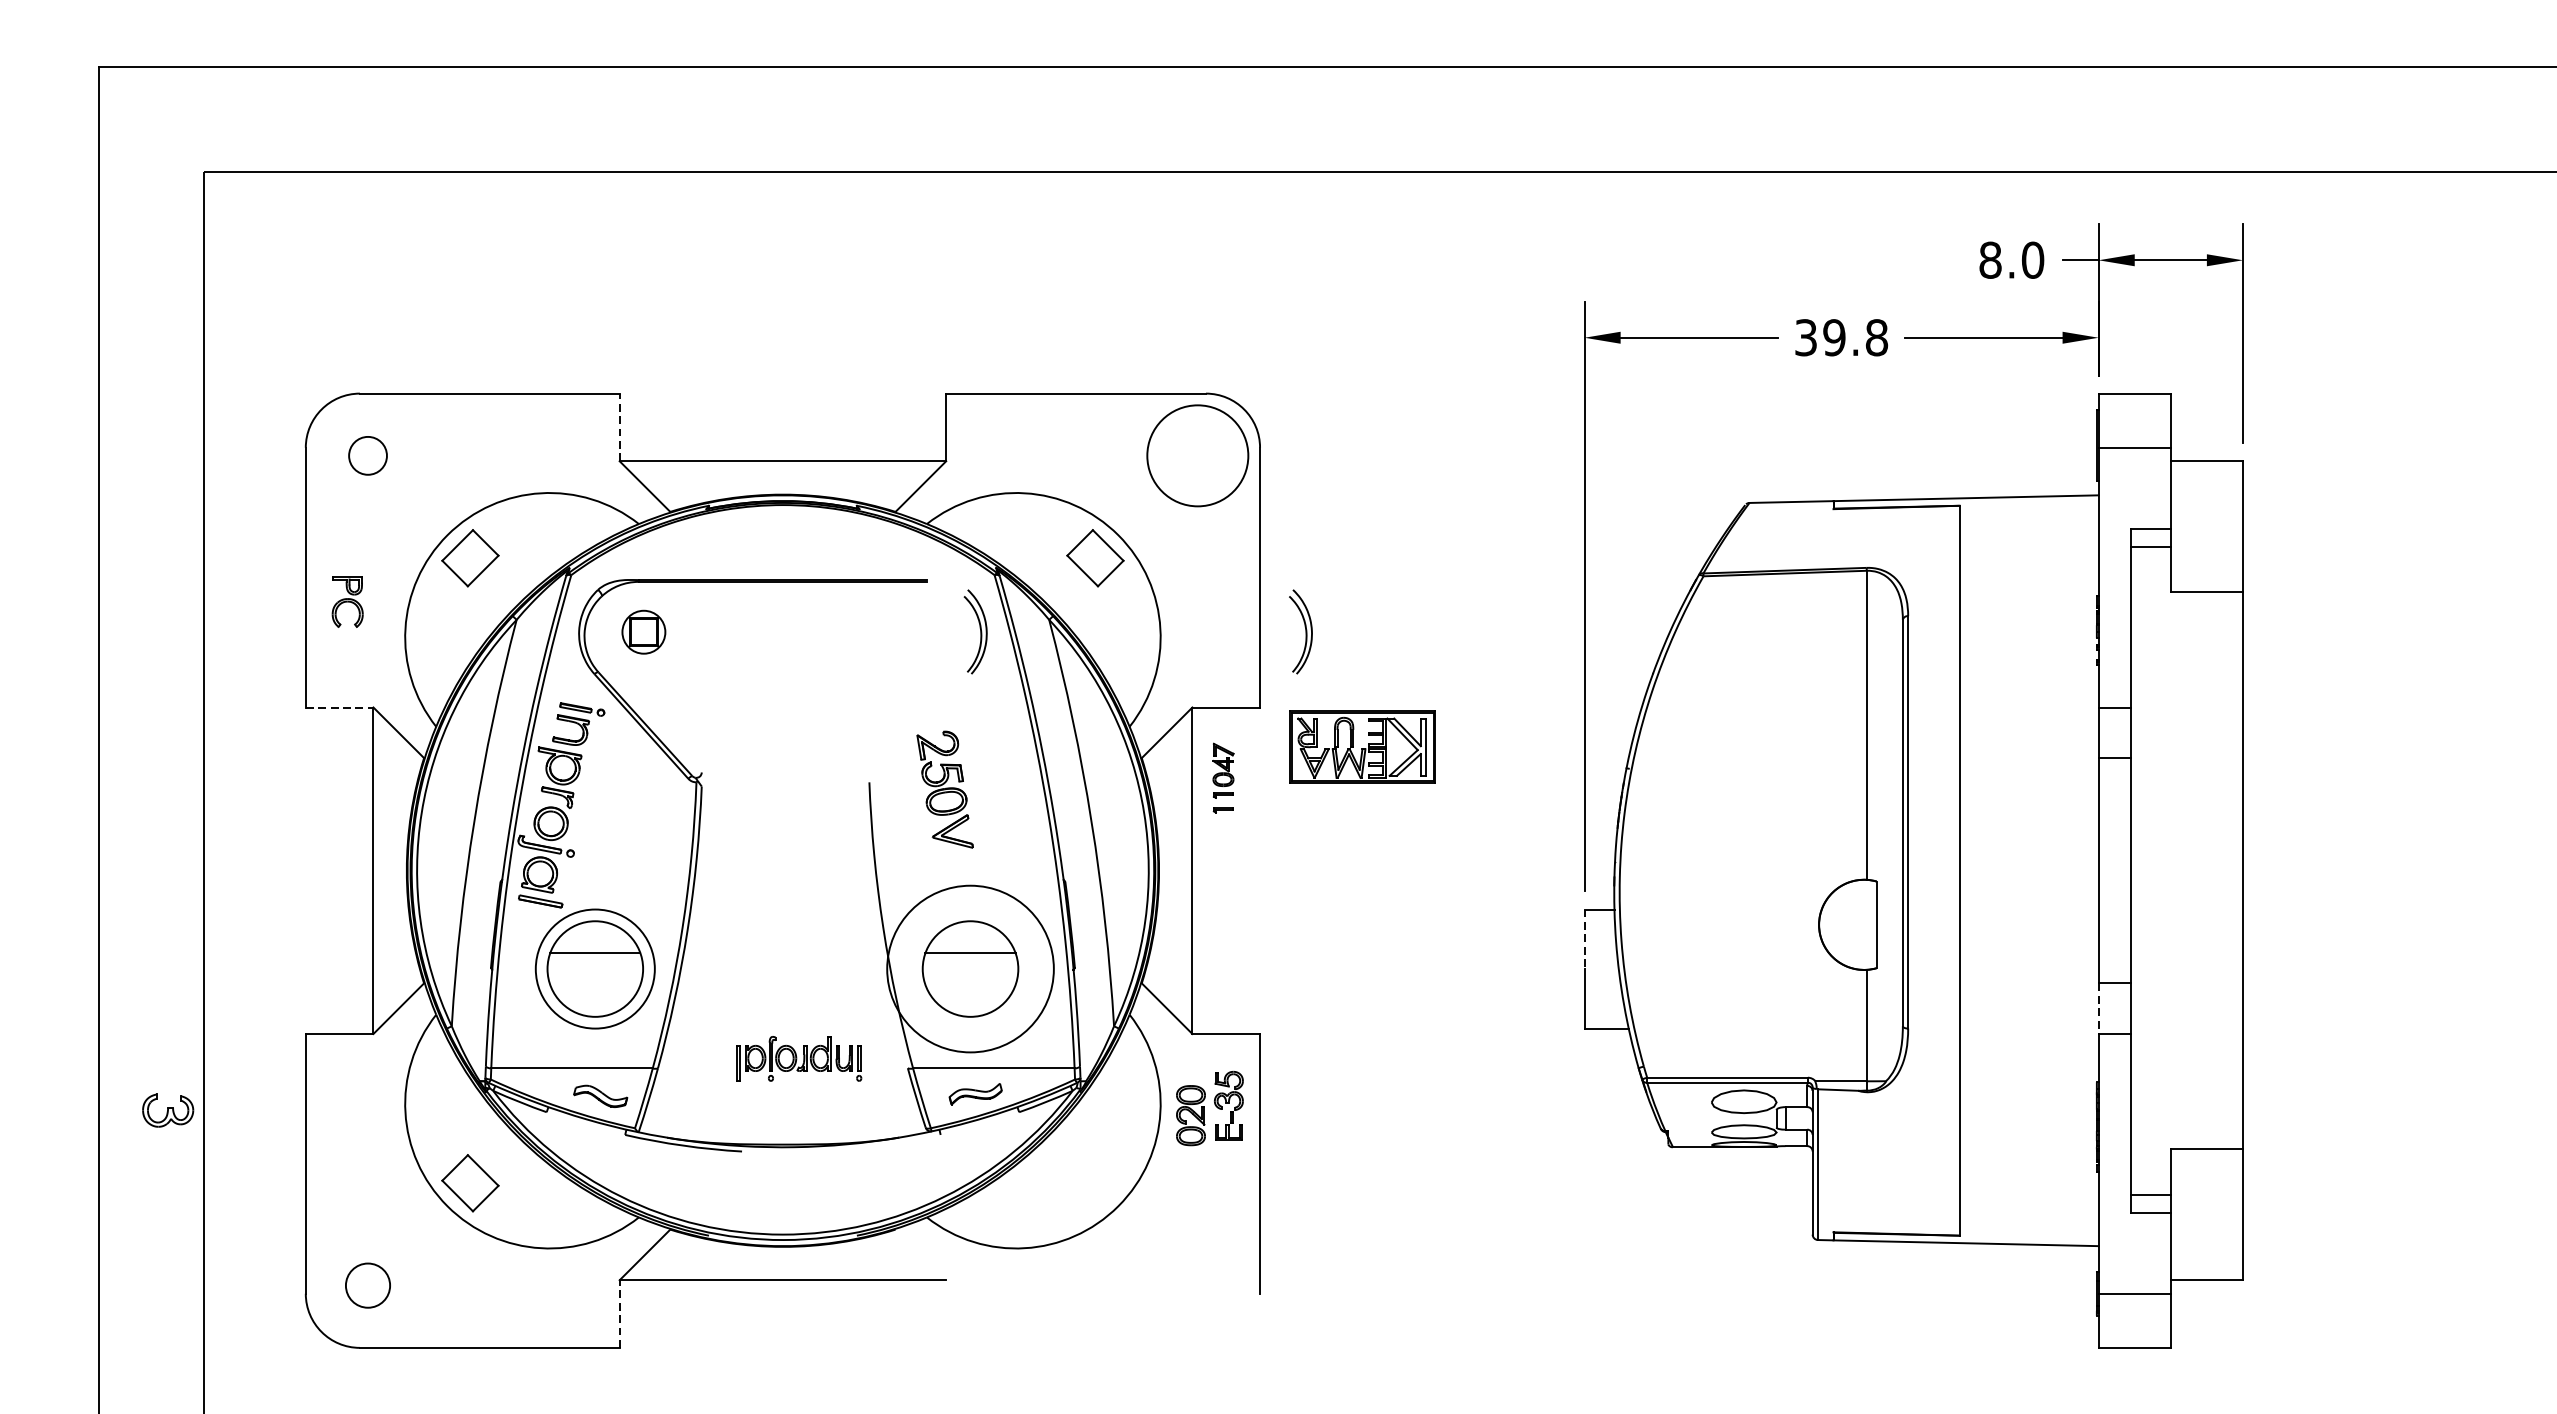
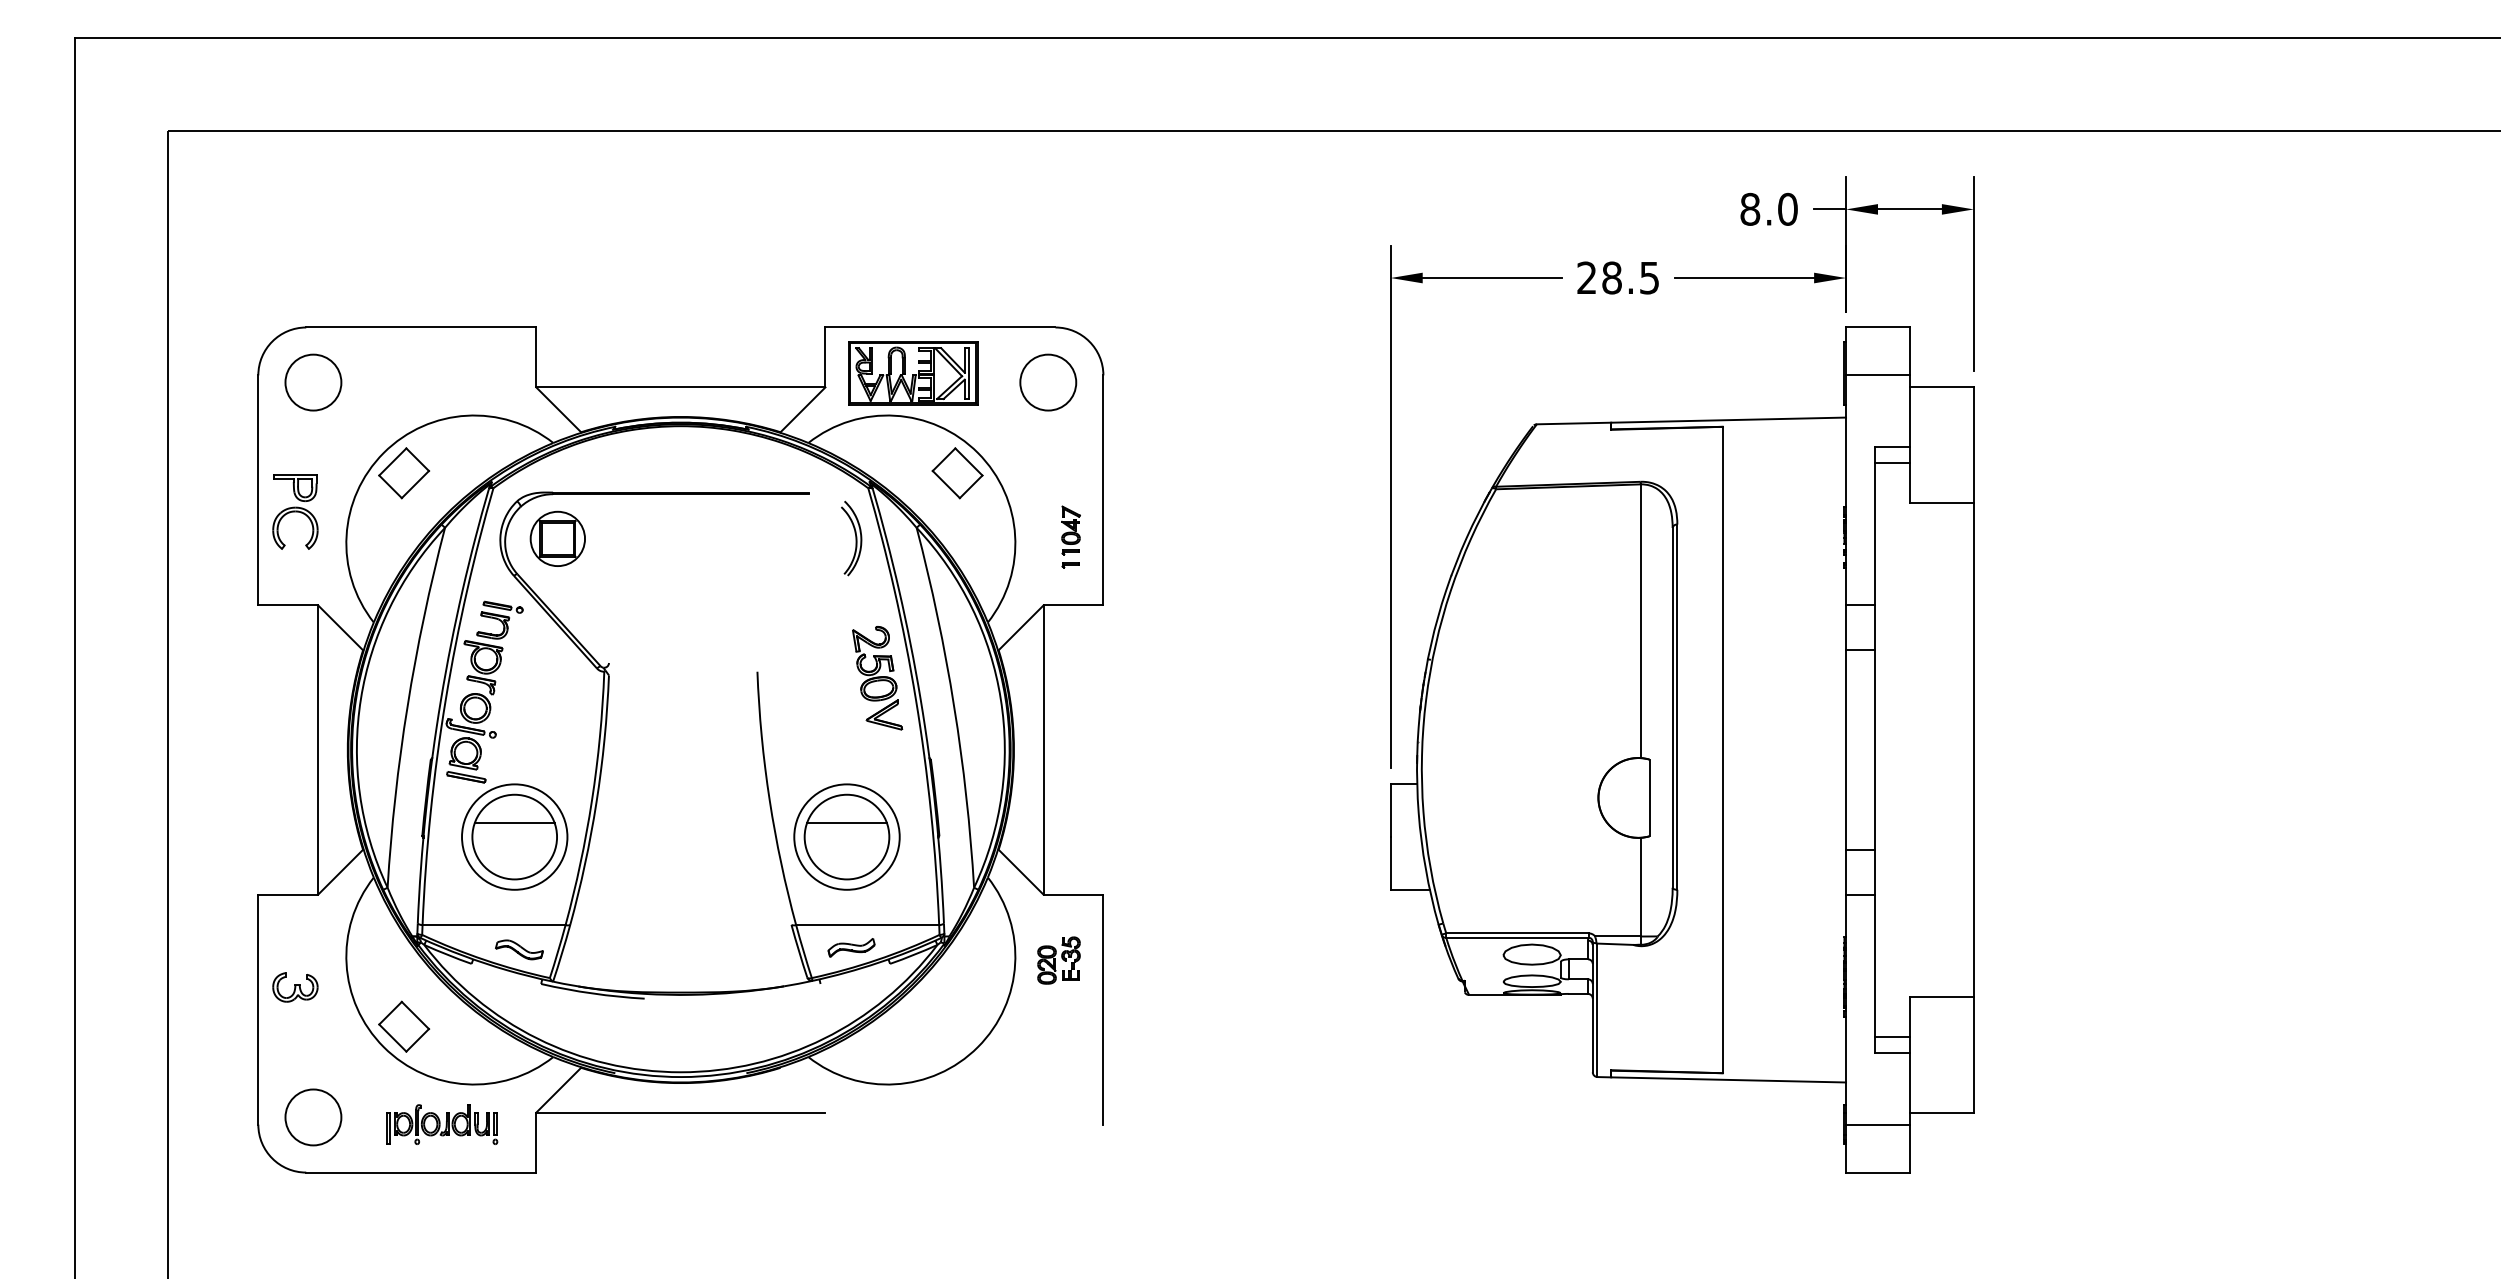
text: (1841, 337) -> (1618, 277), 39.8 -> 28.5
line: (619, 427) -> (536, 357), dashed -> solid
circle: (368, 455) -> (313, 382), size x1.67
circle: (1198, 455) -> (1048, 382), size x0.62
part: (347, 601) -> (295, 511), size x1.67
part: (643, 631) -> (557, 538), size x1.43
part: (1300, 631) -> (1139, 538), removed
line: (339, 707) -> (288, 605), dashed -> solid
part: (1362, 747) -> (913, 373), moved
part: (1222, 777) -> (1070, 536), moved
part: (945, 789) -> (877, 678), moved
line: (1584, 940) -> (1390, 811), dashed -> solid
circle: (969, 968) -> (846, 836), size x0.71
line: (2099, 1009) -> (1846, 872), dashed -> solid
part: (799, 1058) -> (442, 1124), moved
part: (1209, 1108) -> (1058, 960), size x0.71
part: (168, 1110) -> (295, 987), moved
circle: (368, 1285) -> (313, 1117), size x1.43
line: (619, 1313) -> (536, 1142), dashed -> solid

